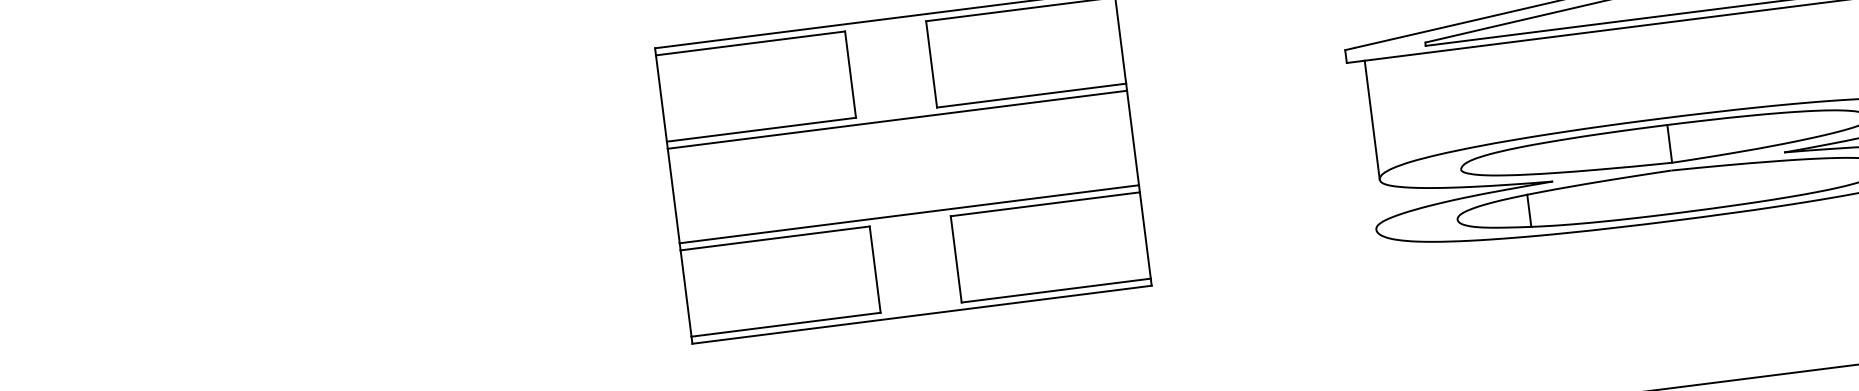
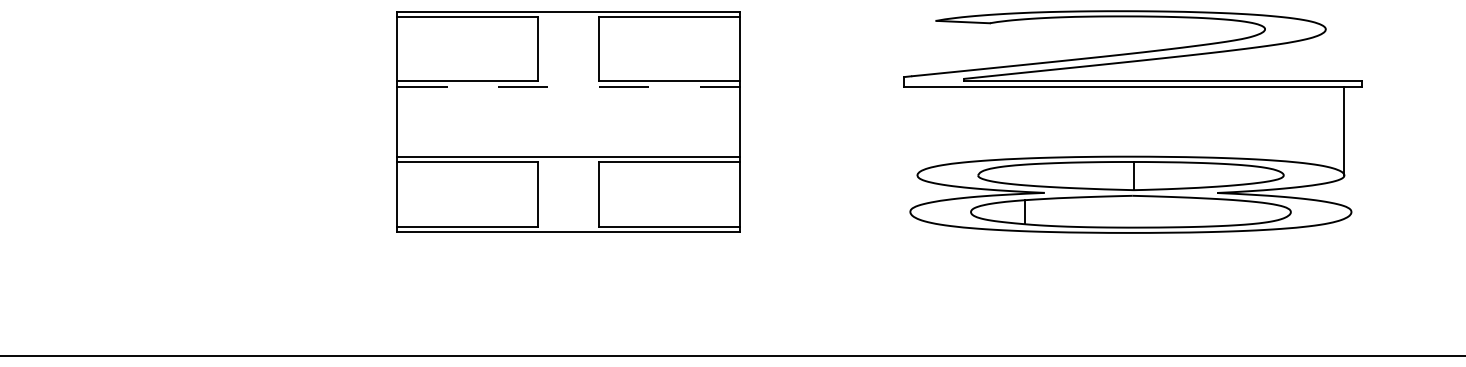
line: (898, 119) -> (569, 86), solid -> dashed
line: (1372, 119) -> (917, 130), removed

